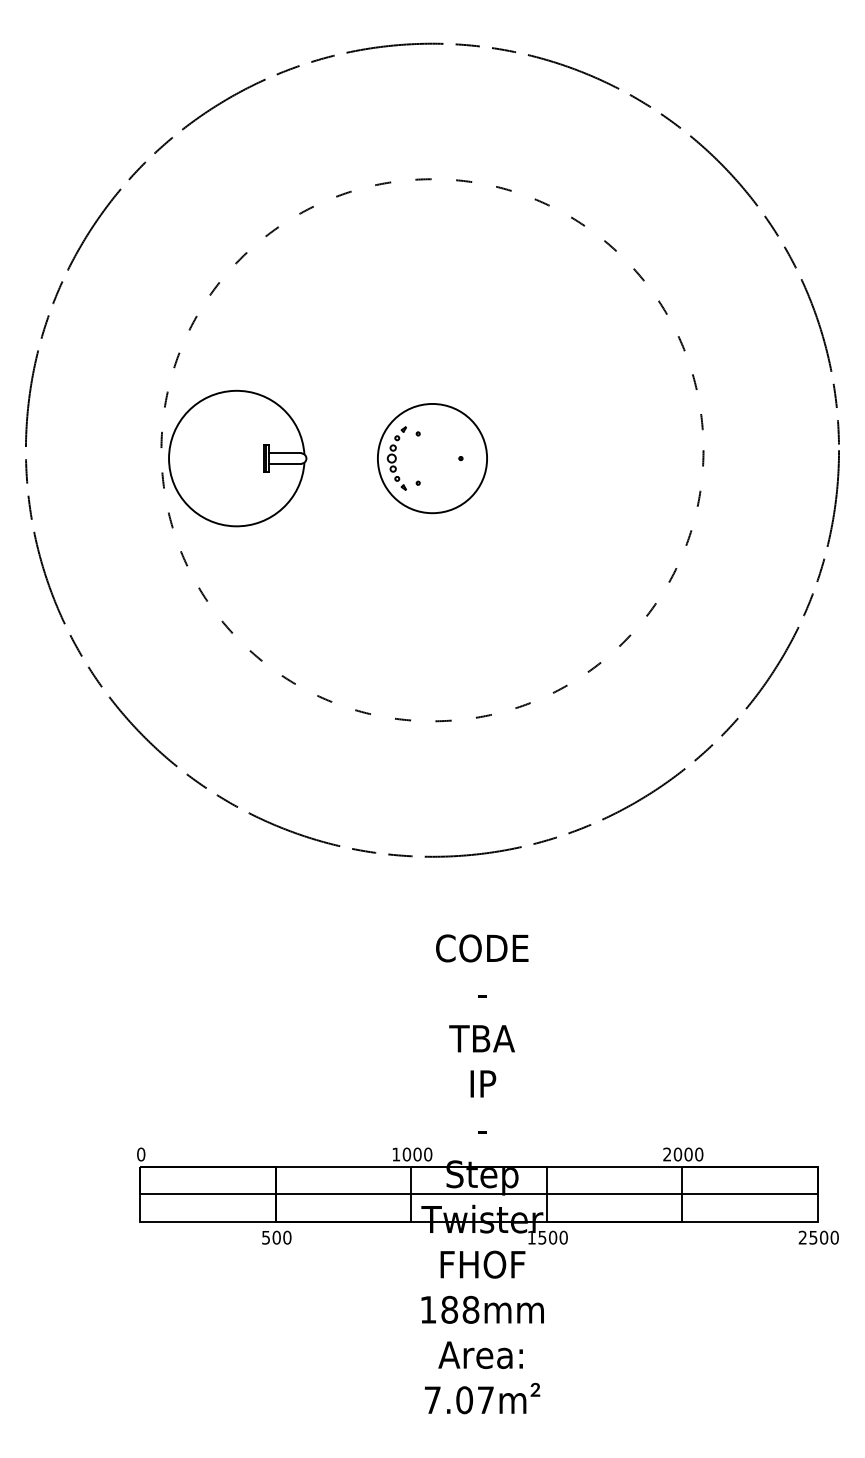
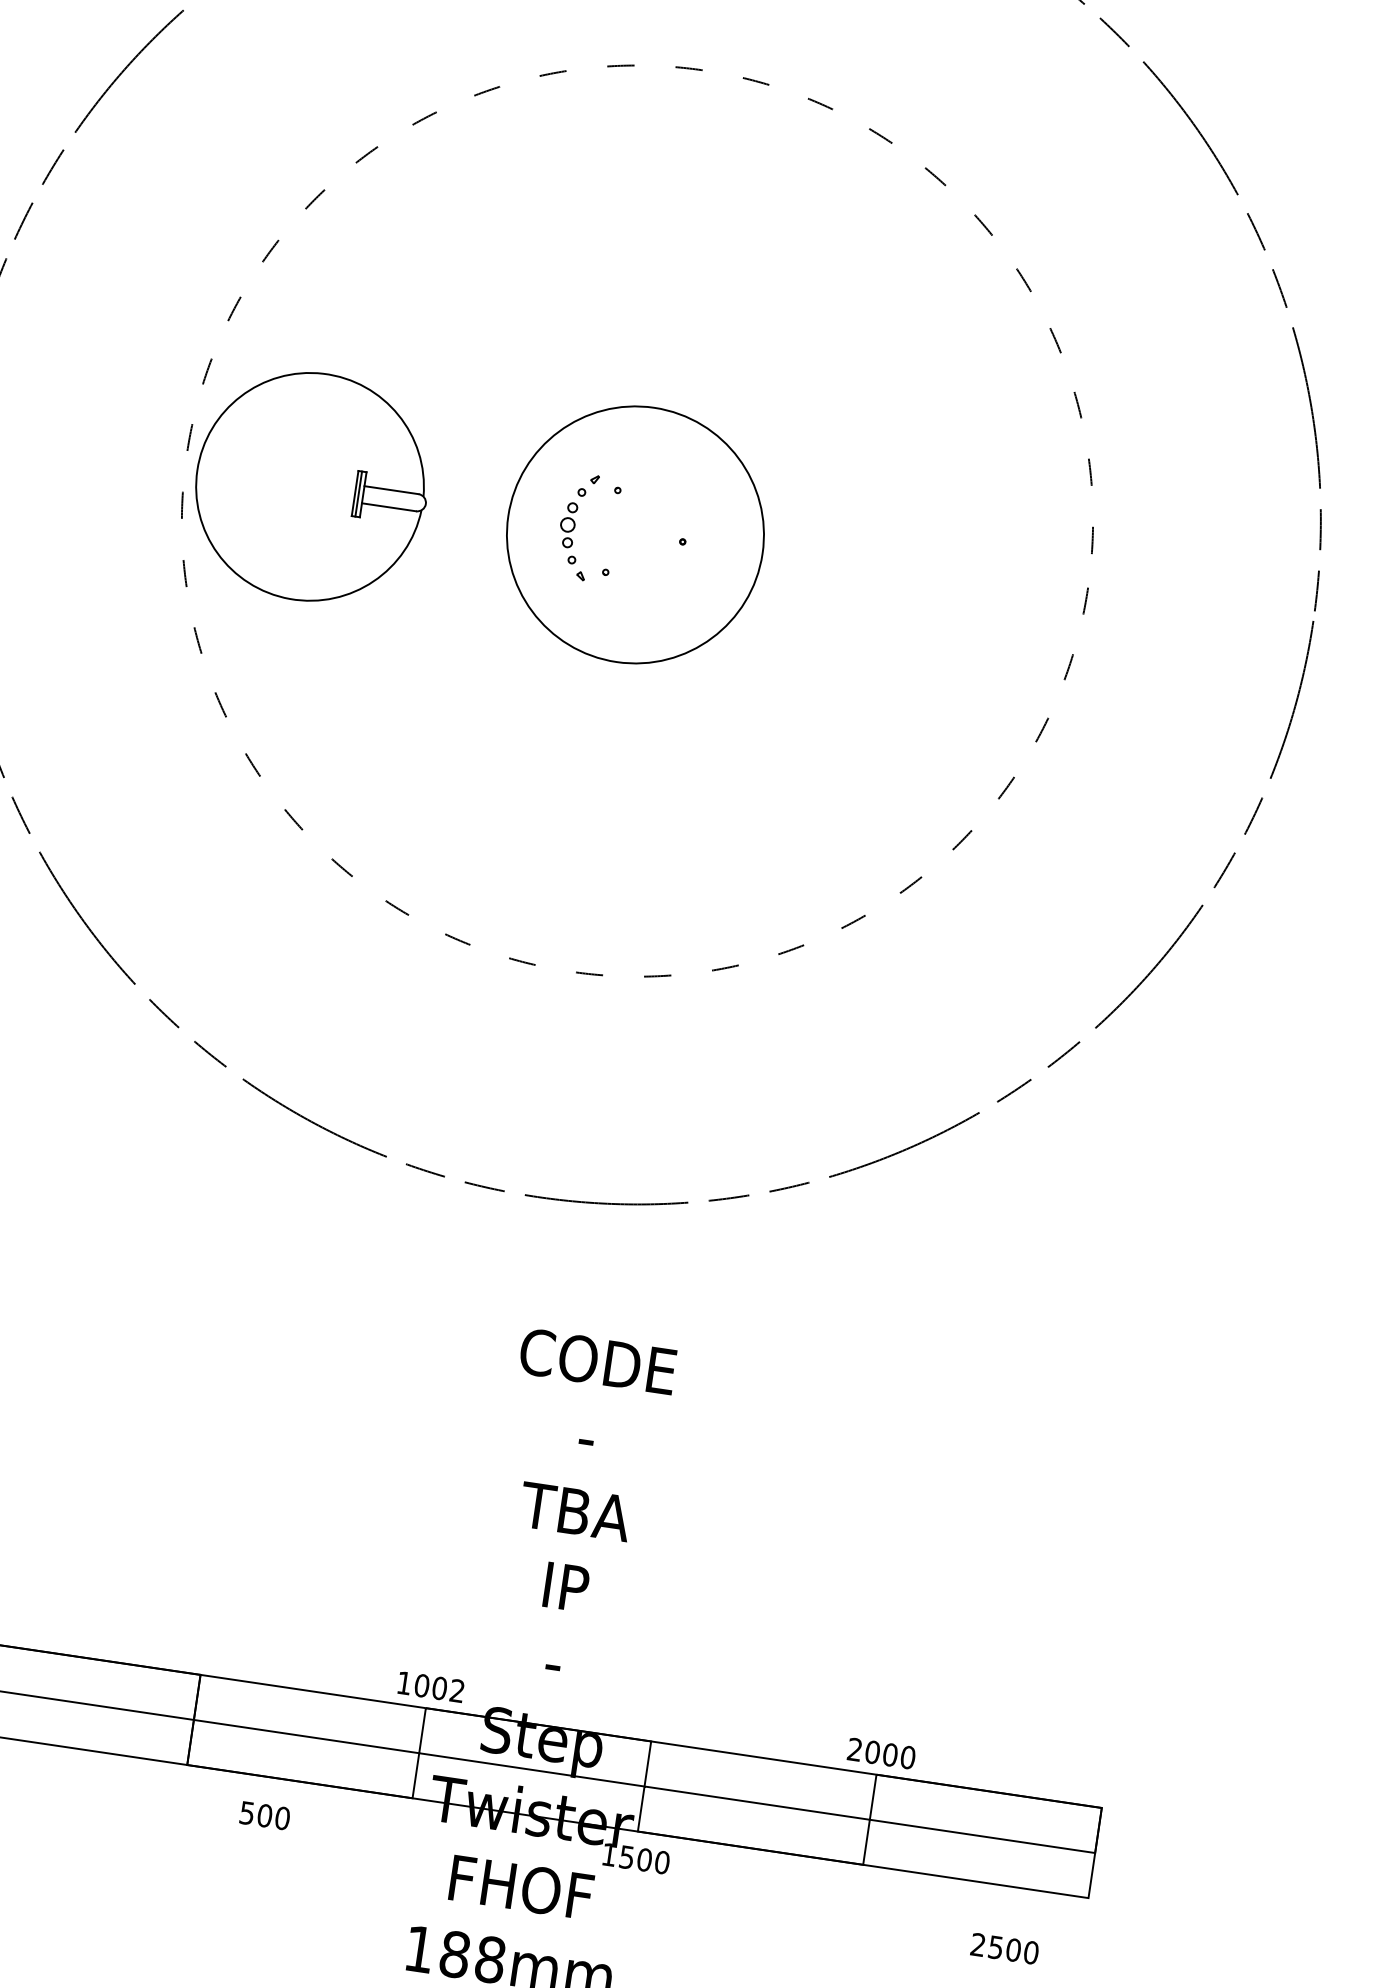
circle: (432, 458) -> (635, 534), size x1.4
text: (428, 1154) -> (457, 1691), 1000 -> 1002
text: (276, 1237) -> (264, 1815), moved
text: (818, 1237) -> (1004, 1948), moved

